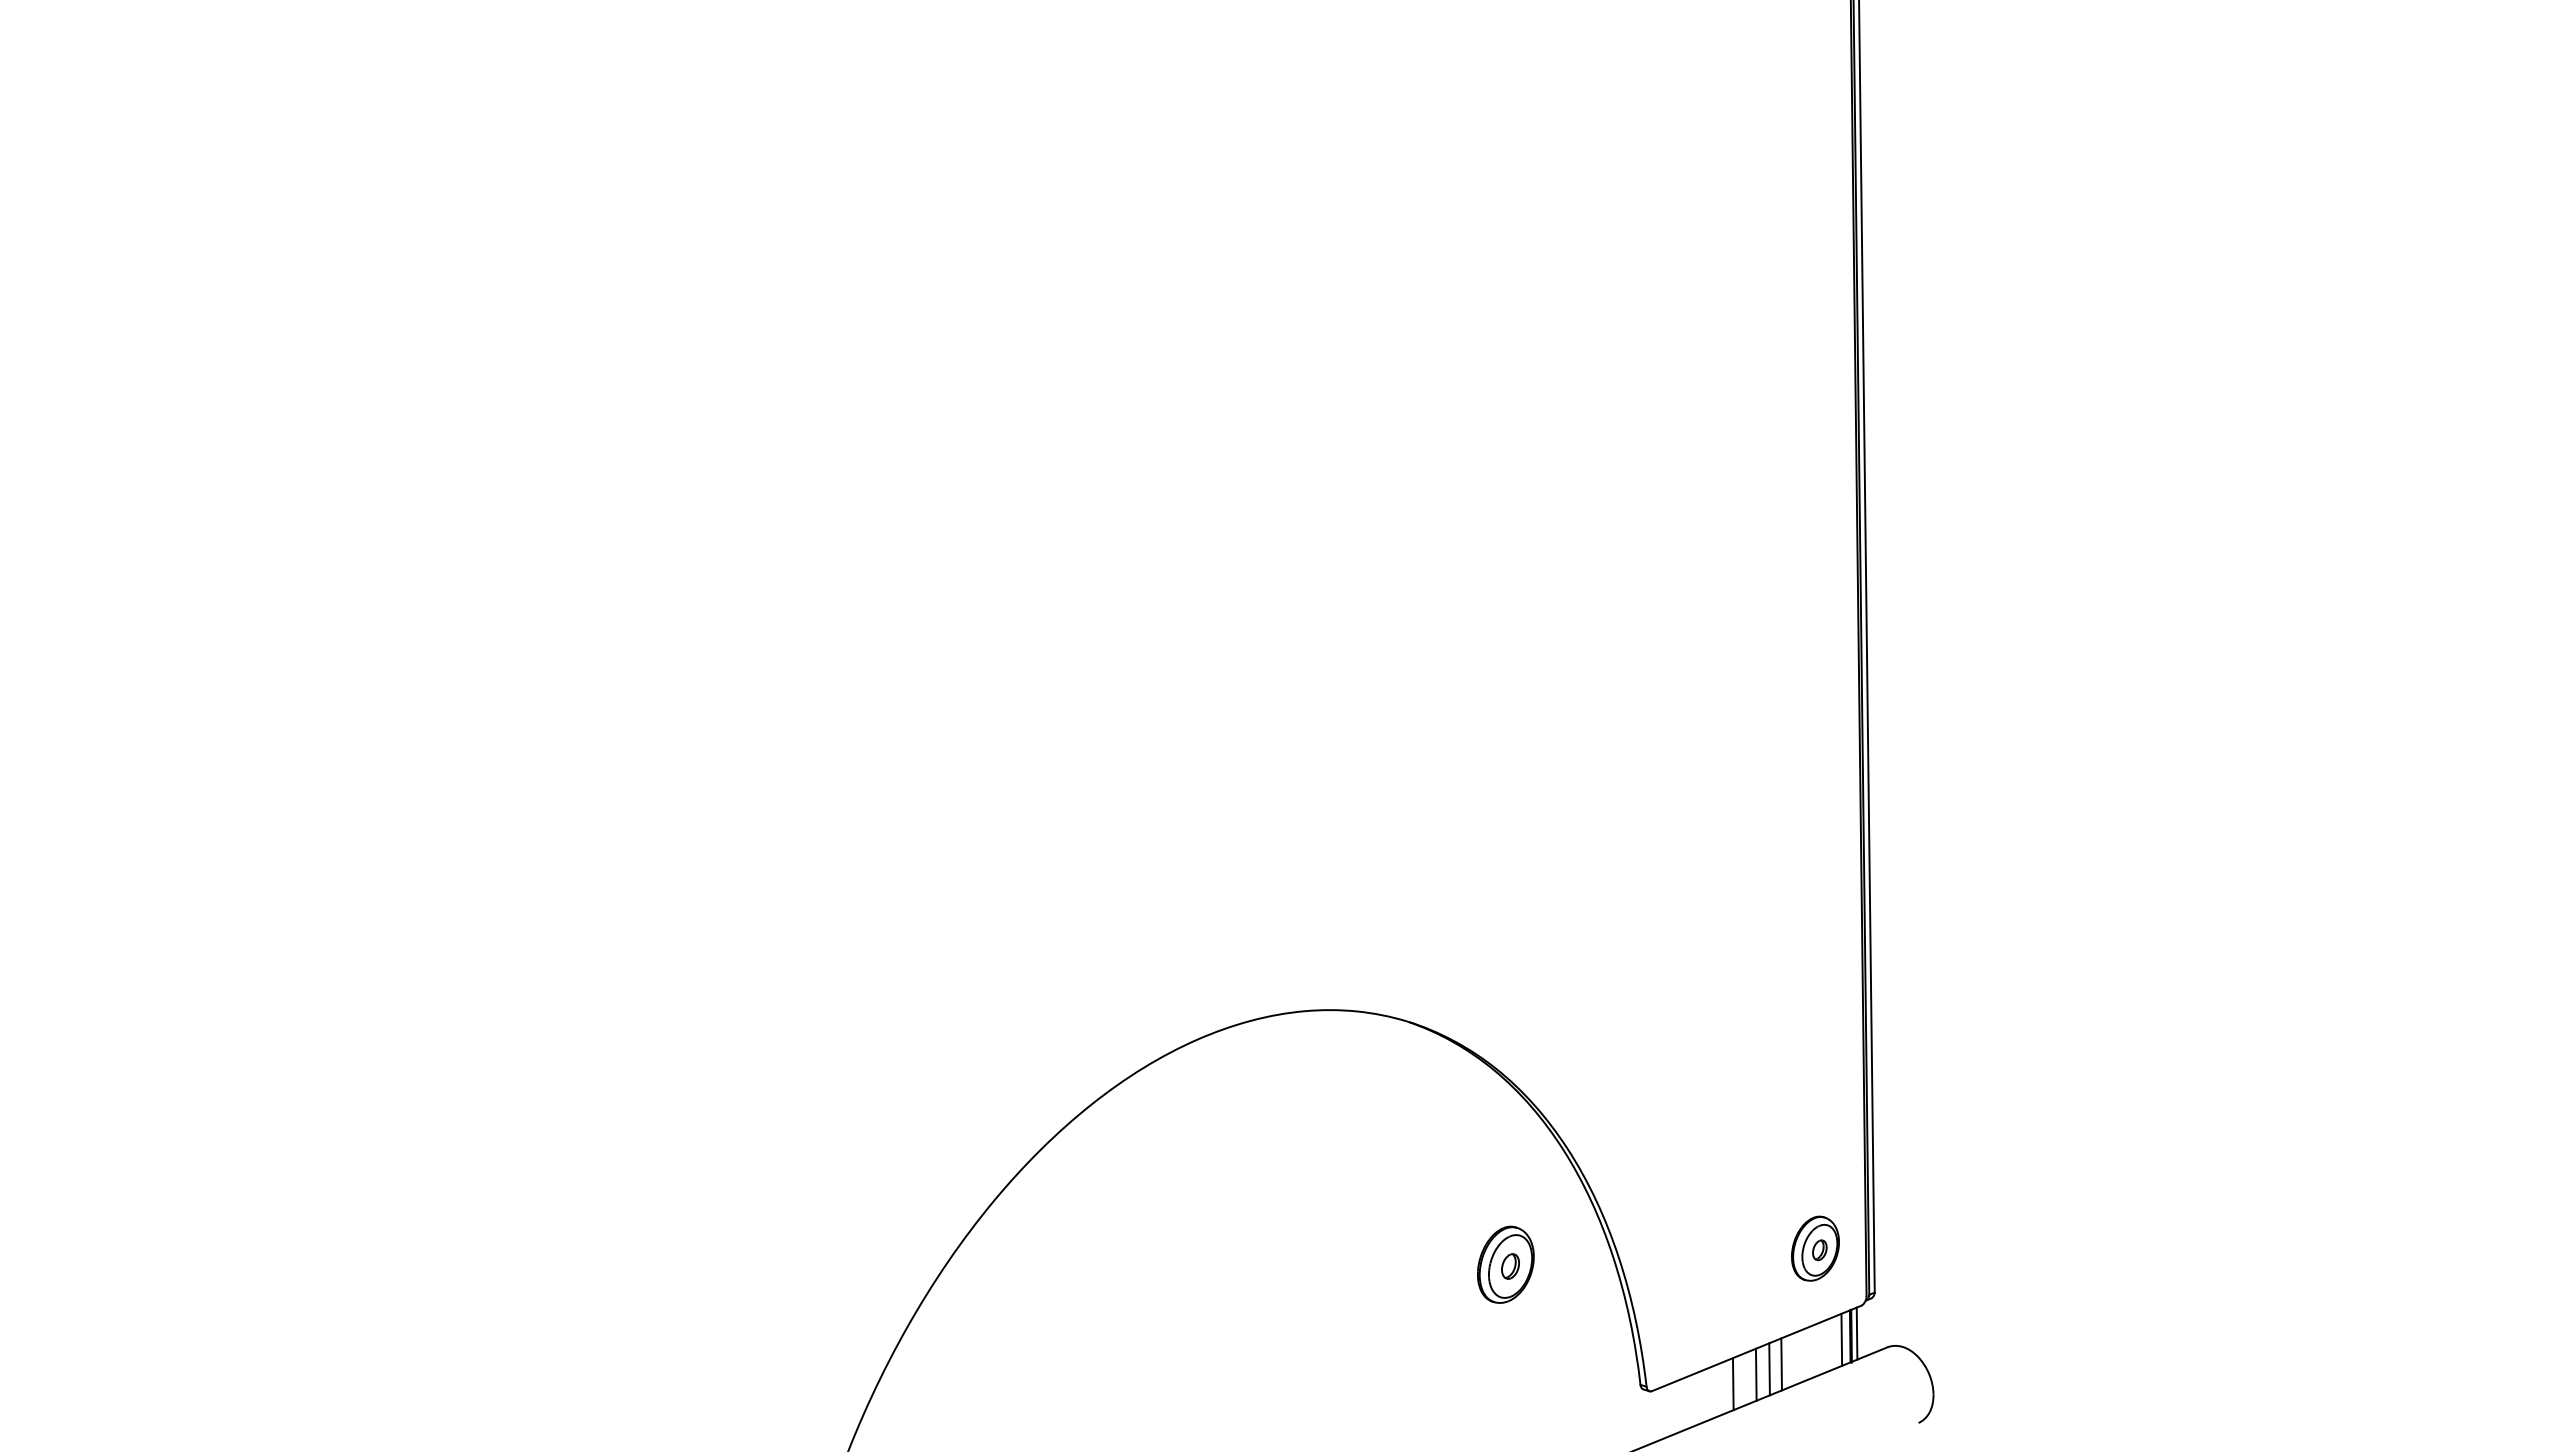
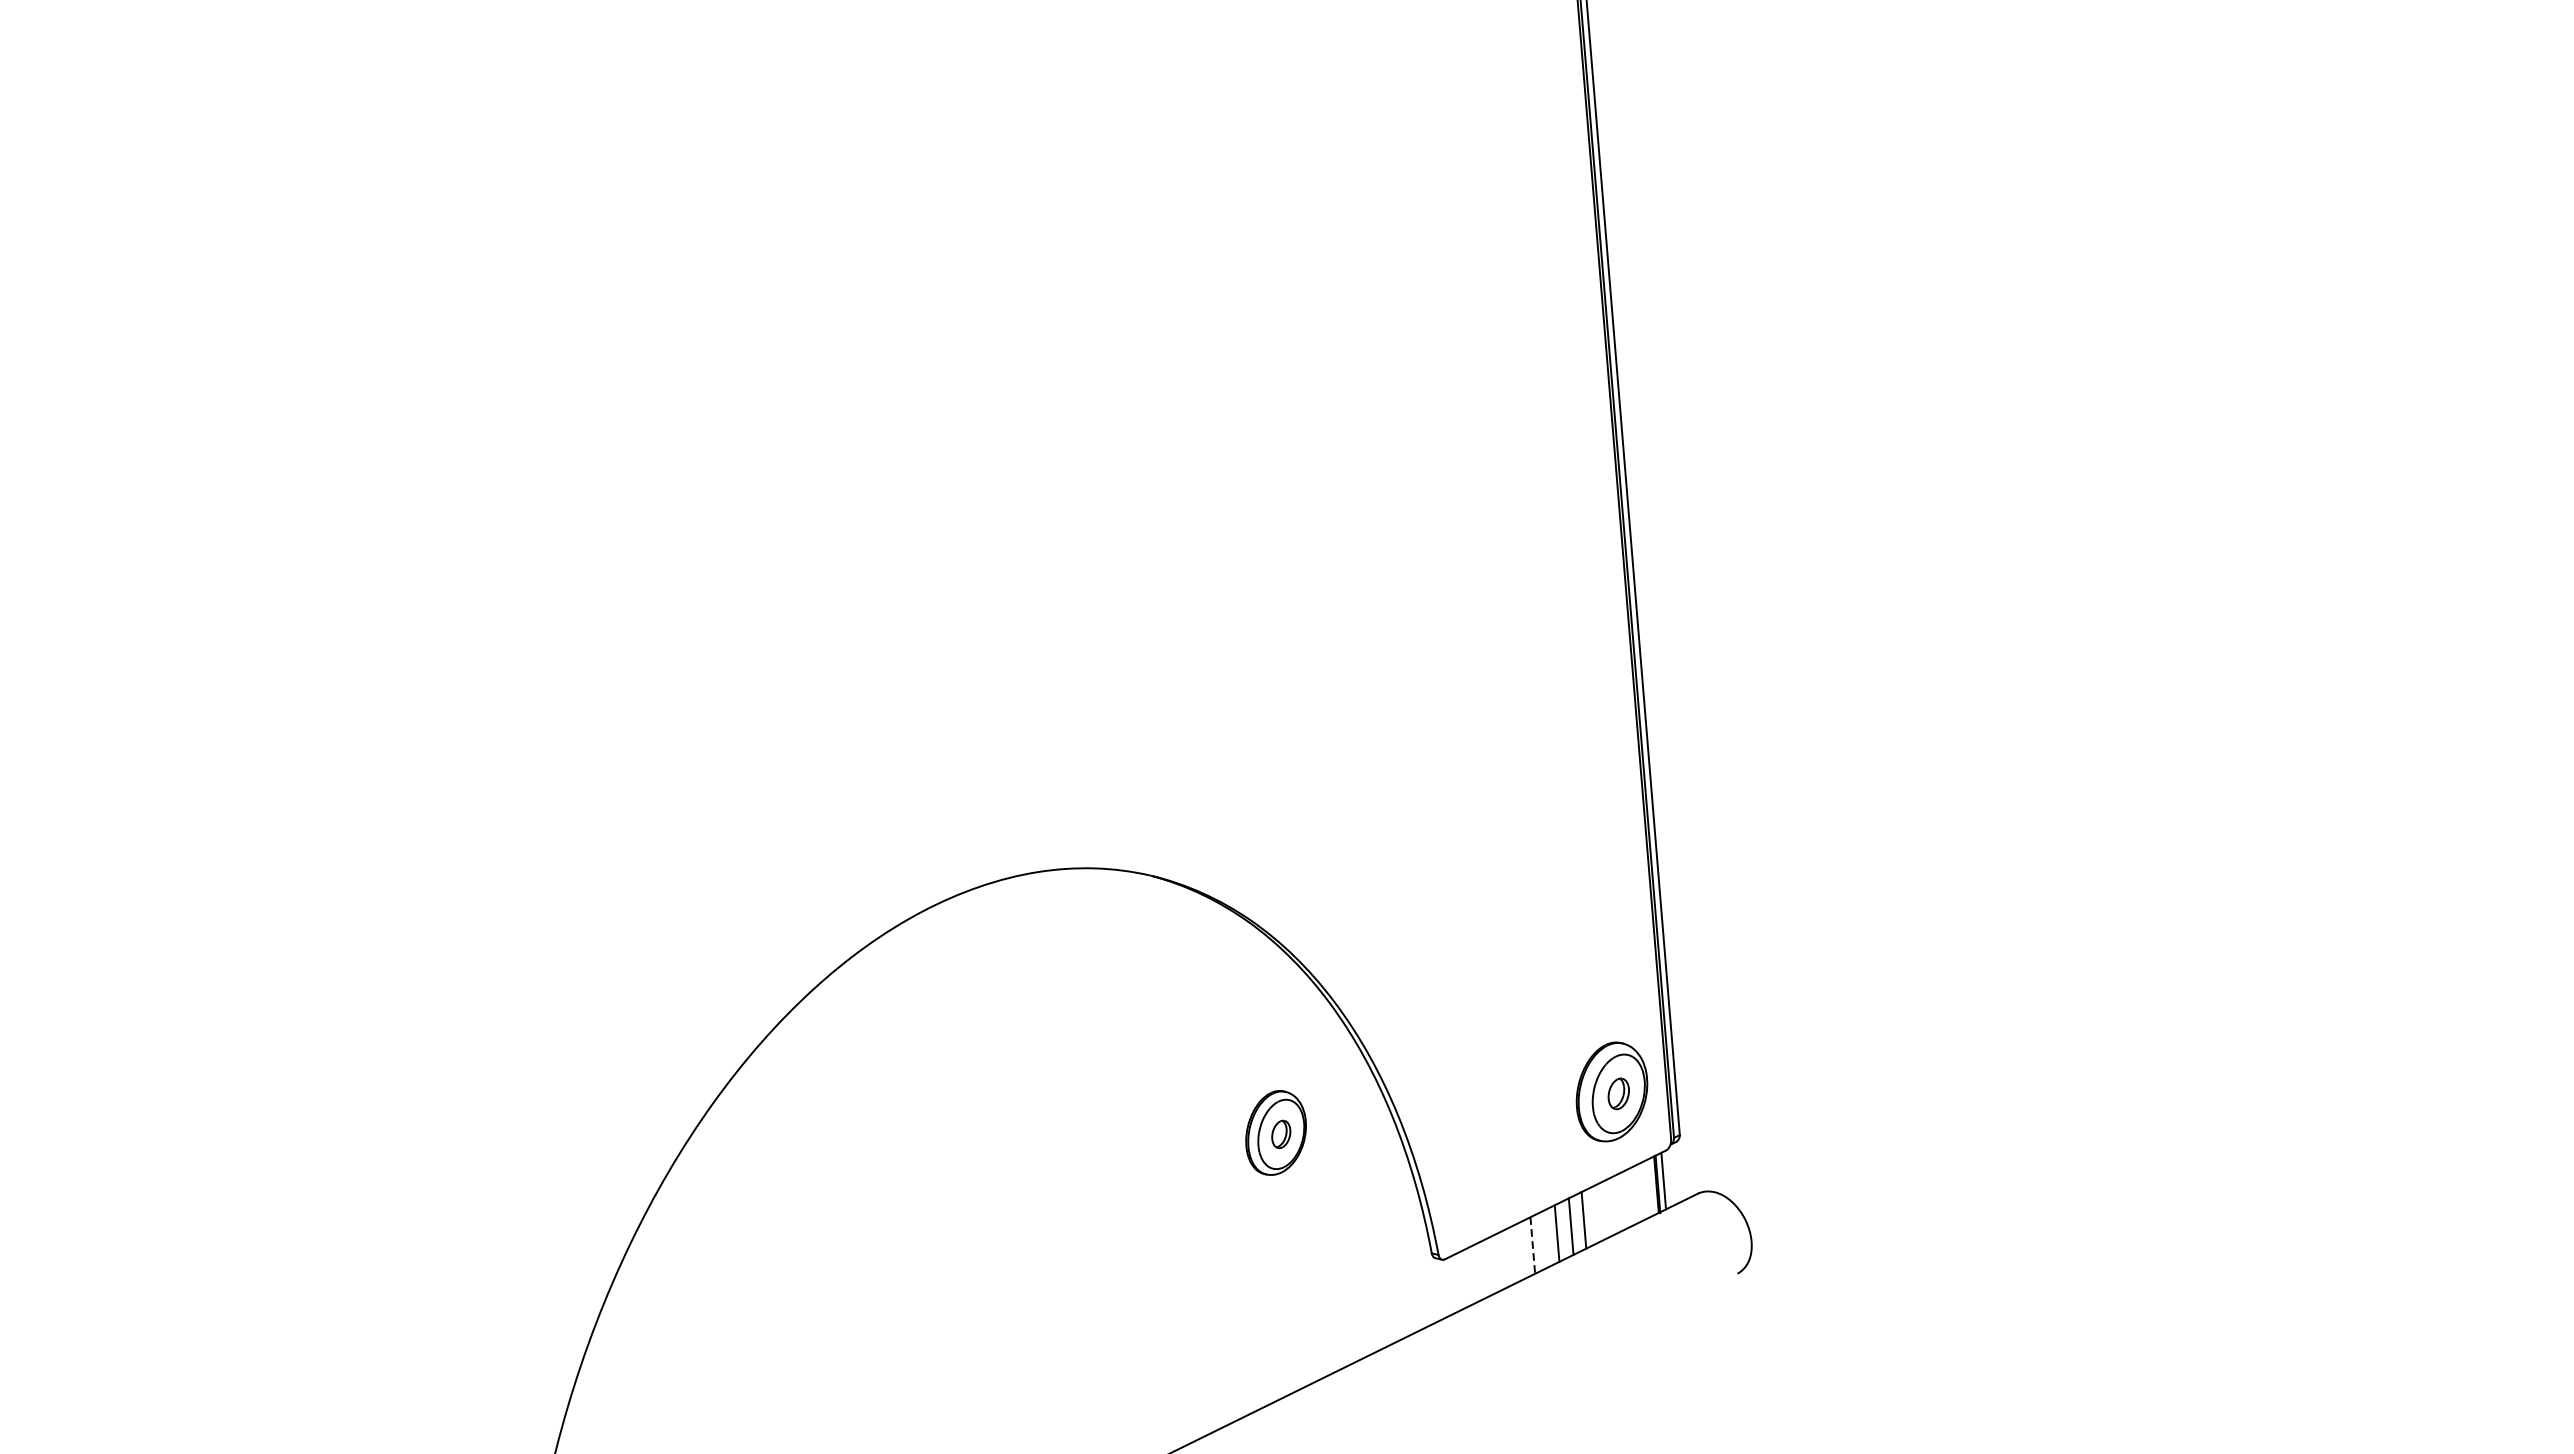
part: (1815, 1248) -> (1611, 1091), size x1.4
line: (1841, 1339) -> (1647, 1188), removed
line: (1733, 1384) -> (1533, 1245), solid -> dashed

